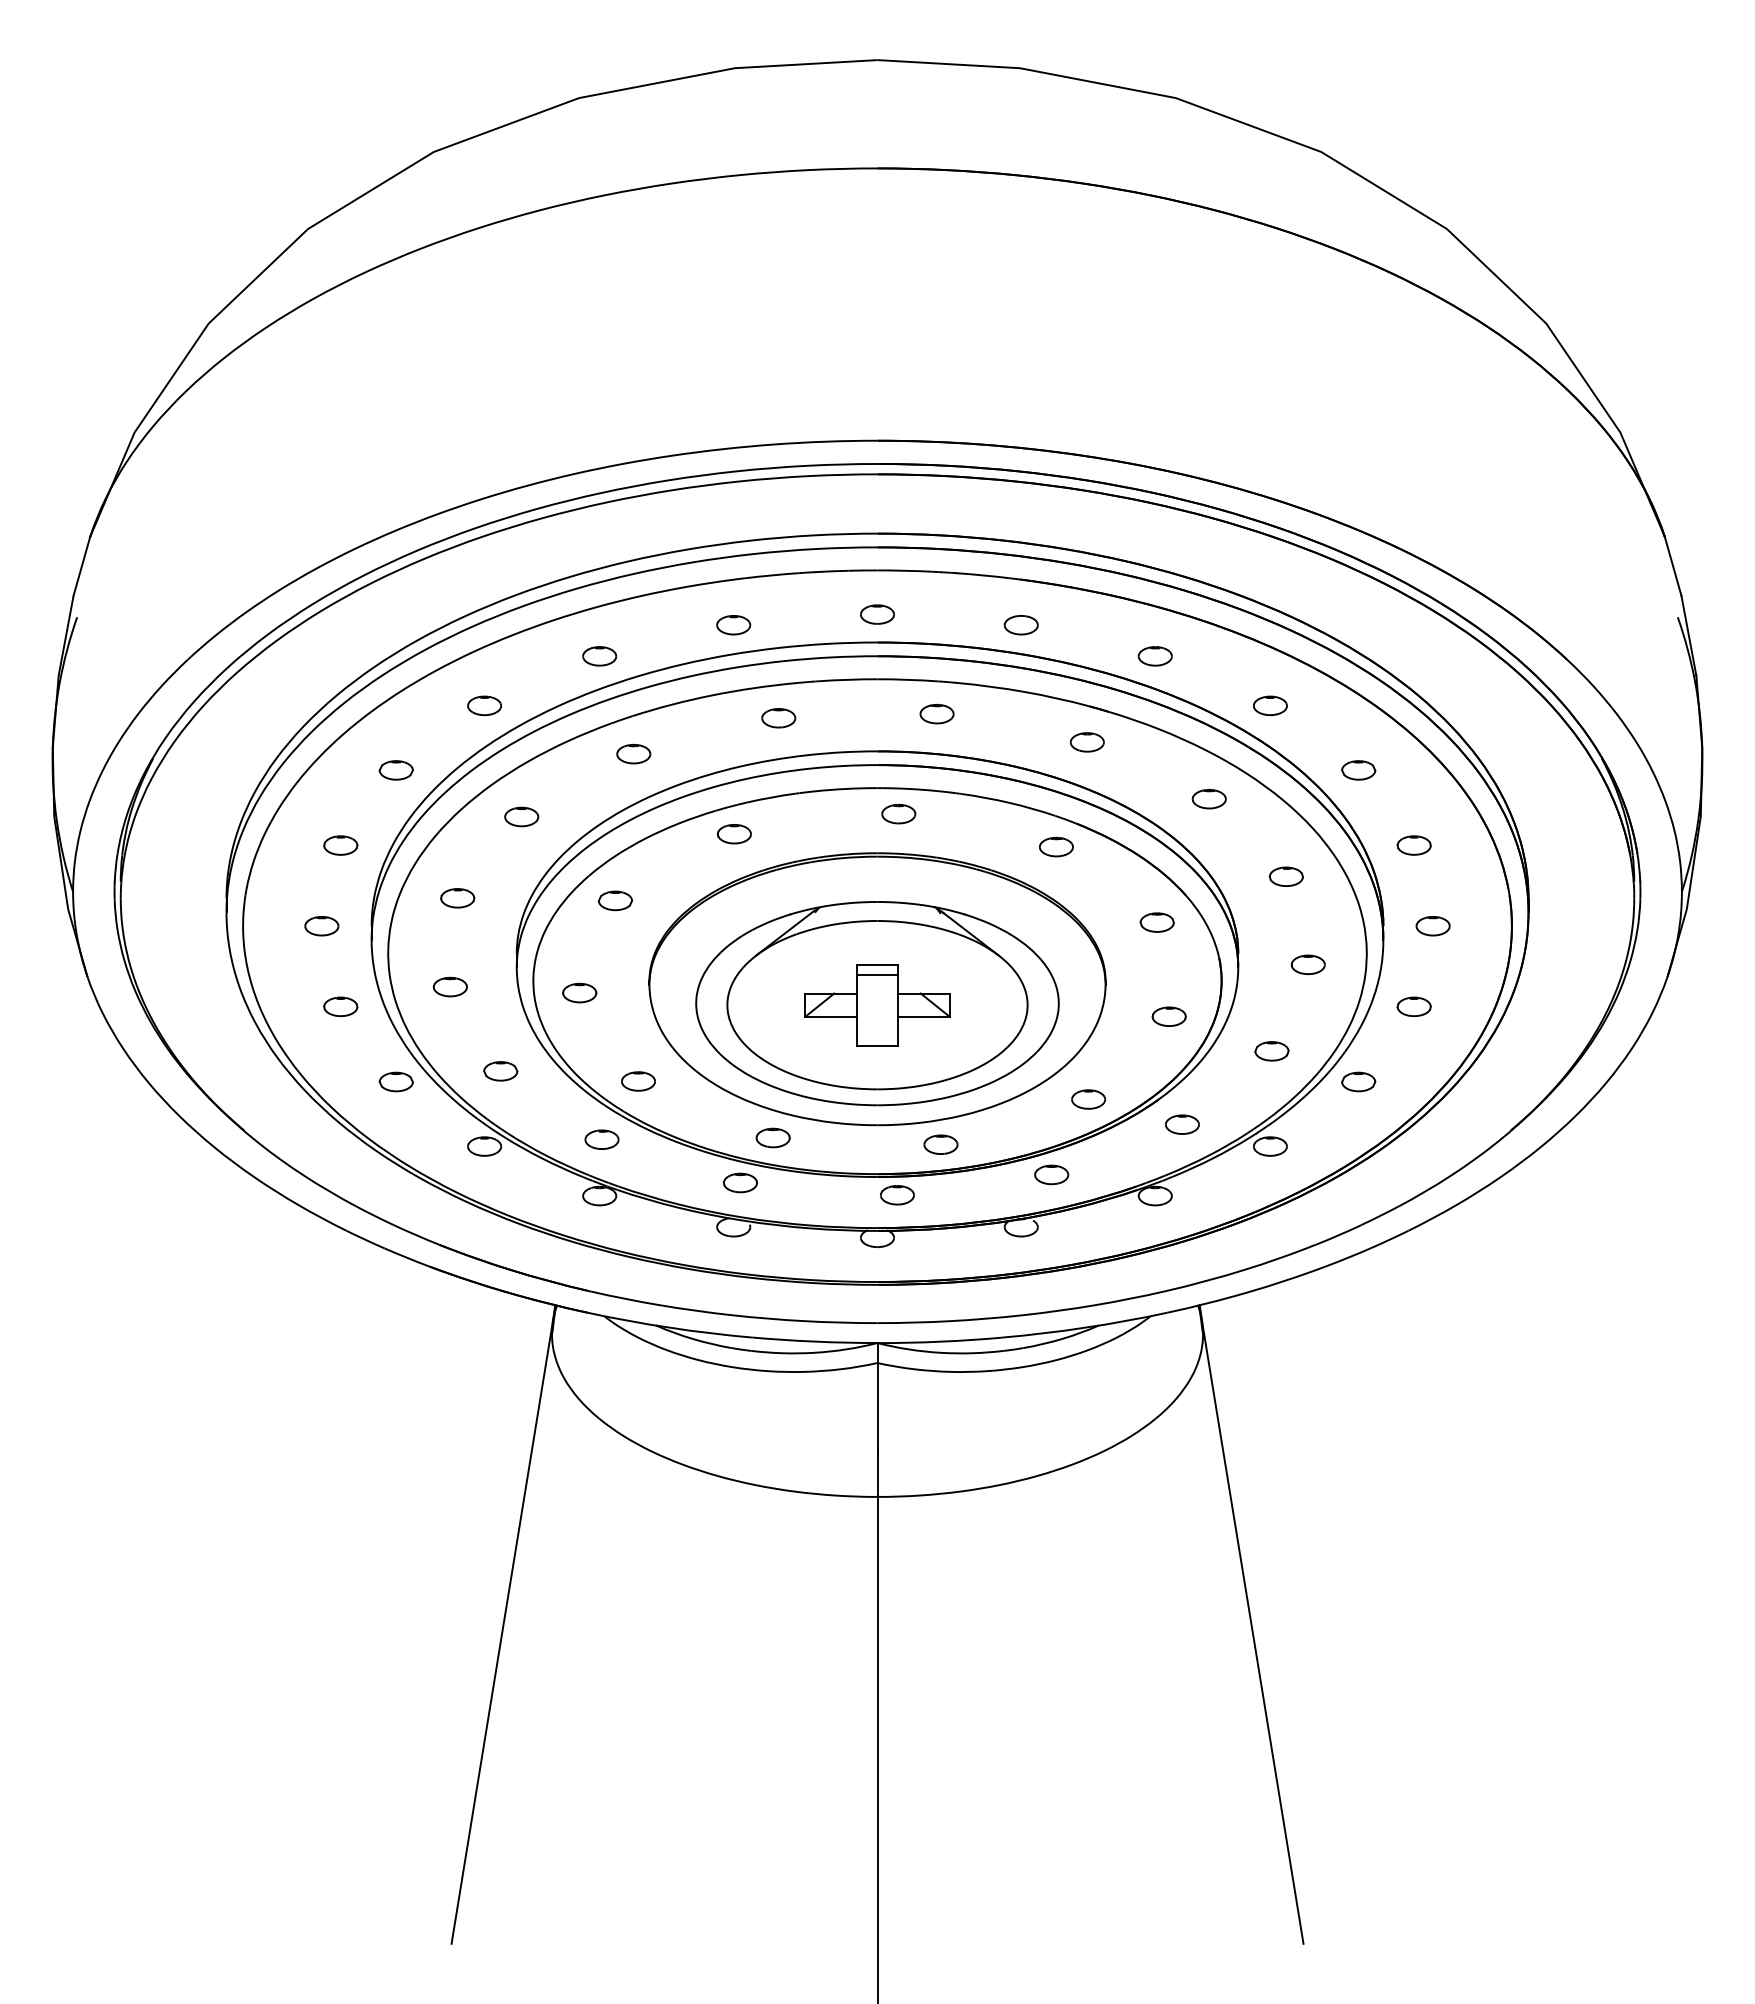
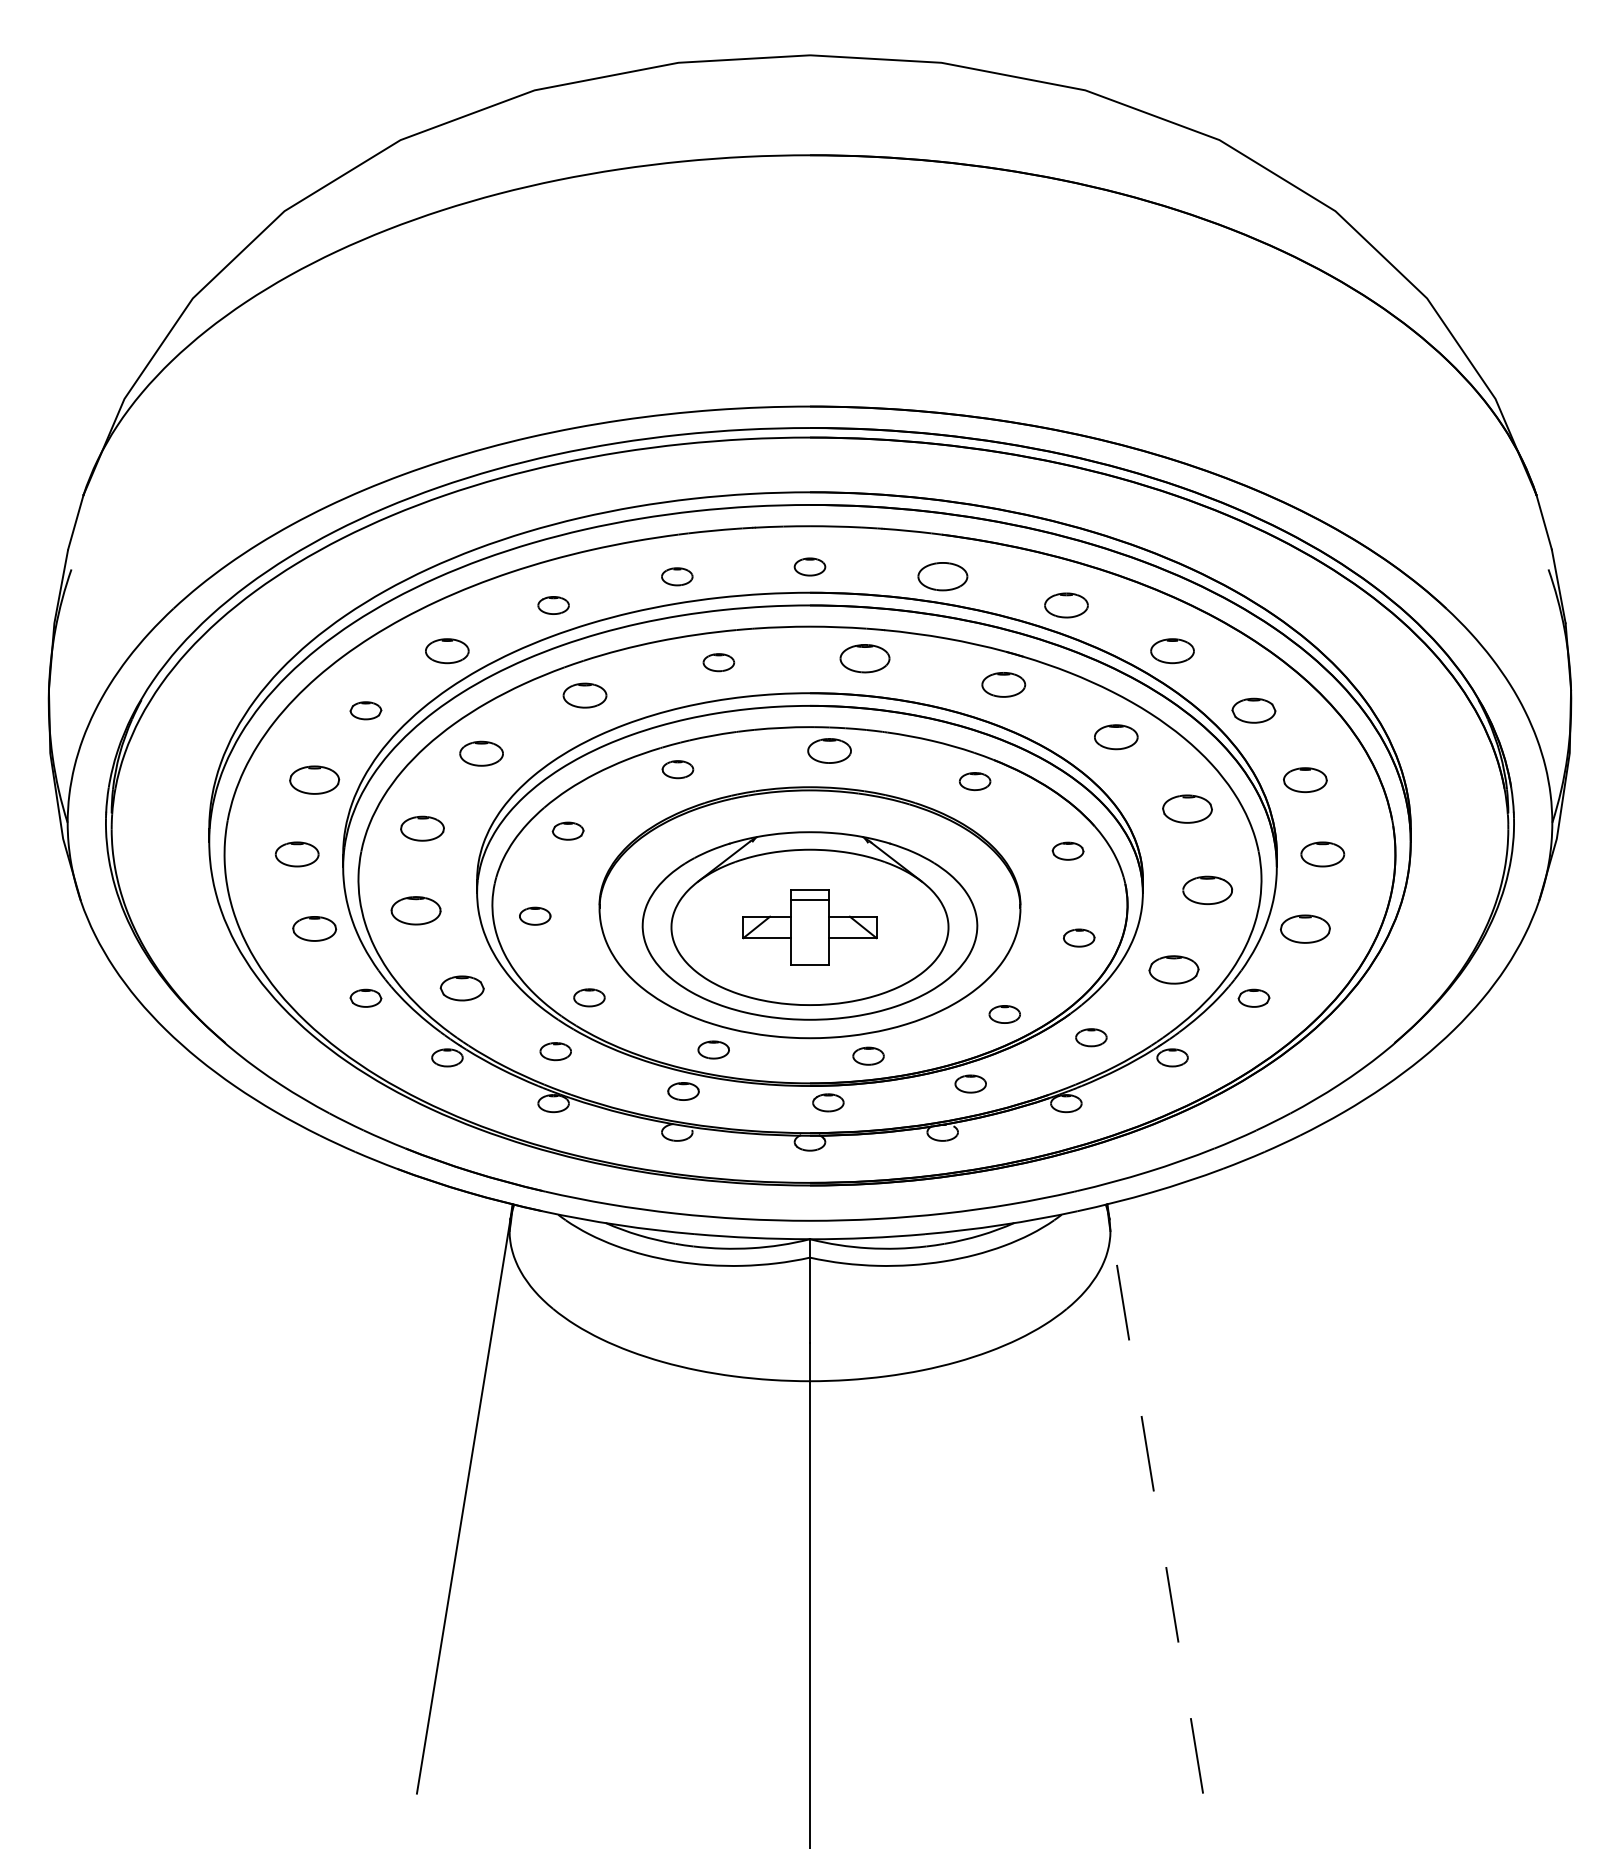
part: (1020, 625) -> (941, 577), size x1.6
part: (1154, 656) -> (1065, 605), size x1.4
part: (484, 705) -> (447, 650), size x1.4
part: (1270, 705) -> (1172, 650), size x1.4
part: (936, 714) -> (864, 659), size x1.6
part: (1086, 742) -> (1002, 685), size x1.4
part: (633, 754) -> (584, 696), size x1.4
part: (1358, 770) -> (1253, 710), size x1.4
part: (1208, 799) -> (1115, 737), size x1.4
part: (898, 814) -> (829, 751), size x1.4
part: (521, 816) -> (481, 753), size x1.4
part: (340, 845) -> (314, 780), size x1.6
part: (1413, 845) -> (1304, 780), size x1.4
part: (1285, 876) -> (1186, 808), size x1.6
part: (457, 898) -> (422, 828), size x1.4
part: (321, 926) -> (296, 854), size x1.4
part: (1432, 926) -> (1322, 854), size x1.4
part: (1307, 964) -> (1206, 889), size x1.6
part: (449, 986) -> (415, 910), size x1.6
part: (340, 1006) -> (314, 928), size x1.4
part: (1413, 1006) -> (1304, 928), size x1.6
part: (1271, 1051) -> (1173, 970), size x1.6
part: (500, 1071) -> (462, 988), size x1.4
line: (1252, 1632) -> (1156, 1506), solid -> dashed

